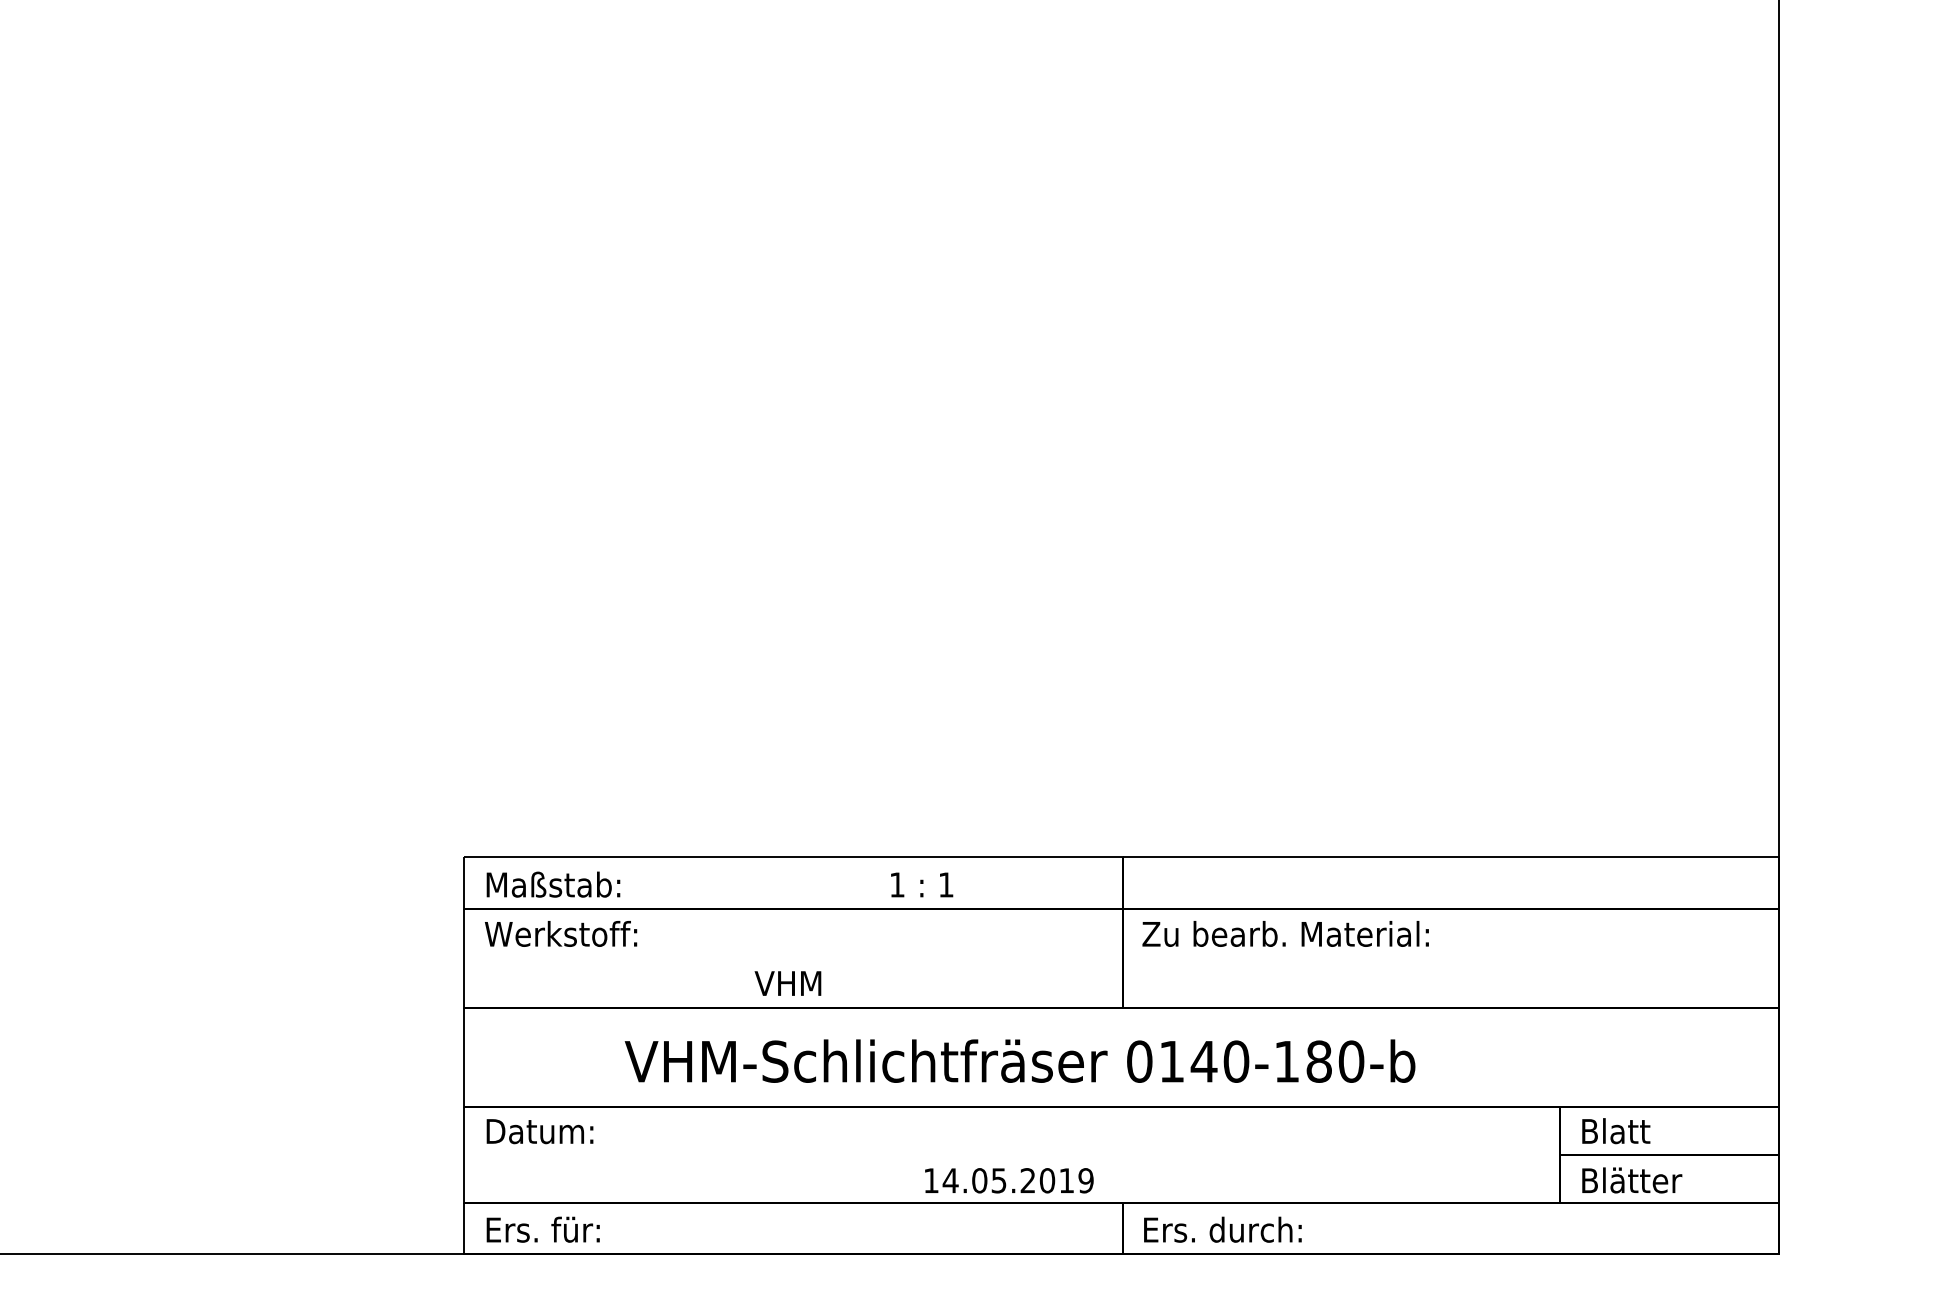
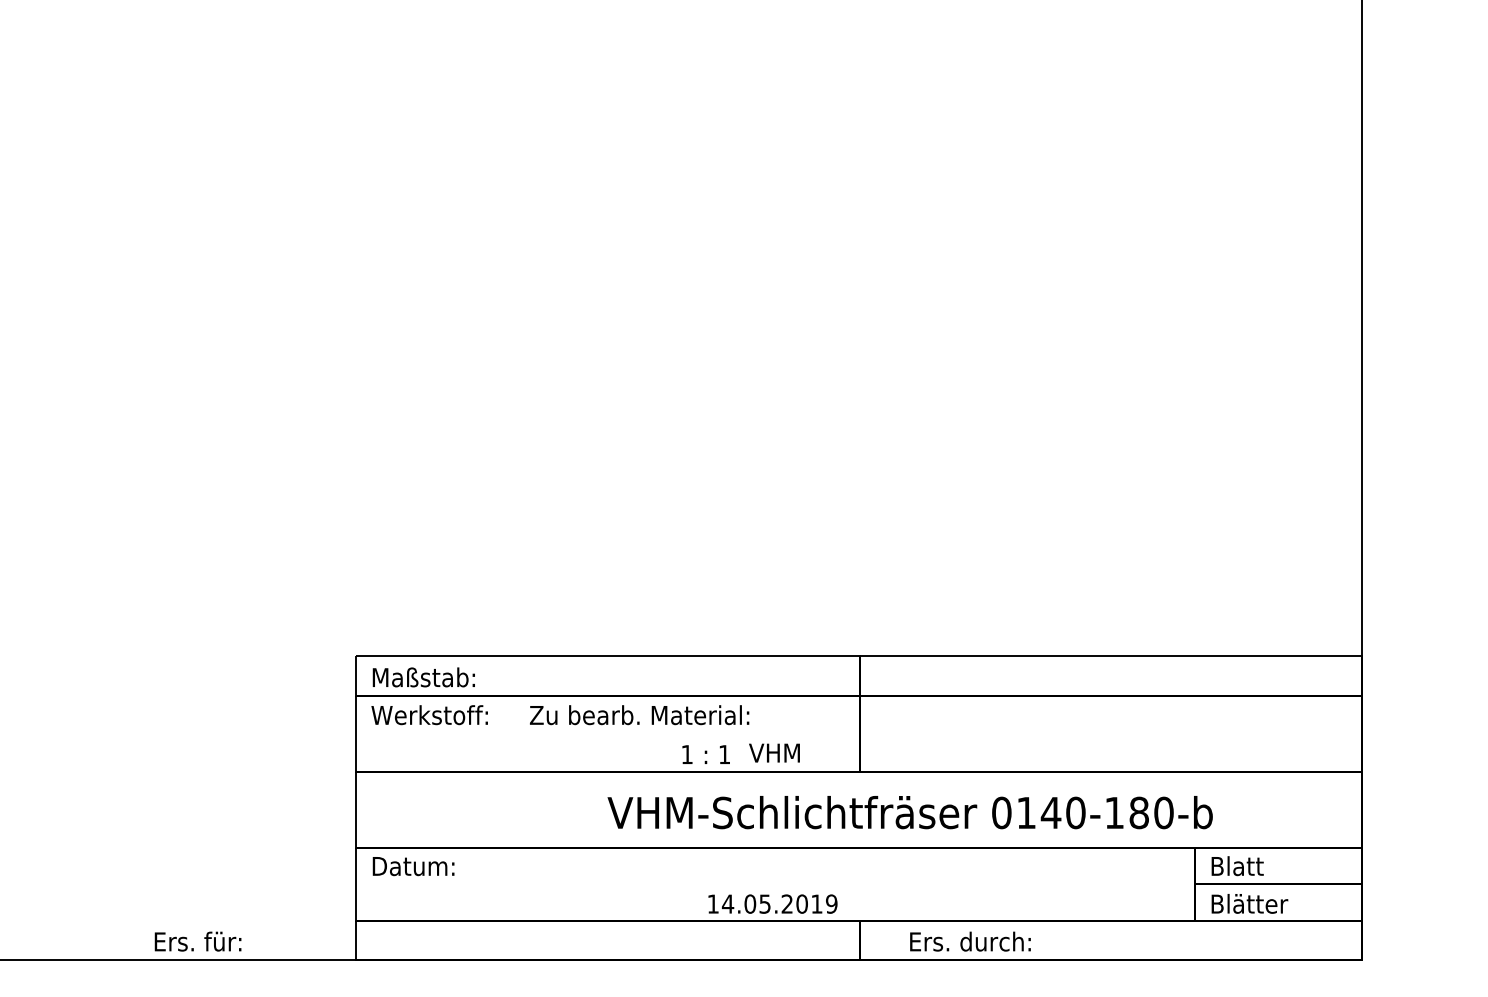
text: (921, 884) -> (705, 754), moved
text: (1285, 934) -> (639, 715), moved
text: (788, 982) -> (774, 752), moved
text: (1019, 1061) -> (909, 812), moved
text: (542, 1229) -> (197, 941), moved
text: (1222, 1229) -> (970, 941), moved

